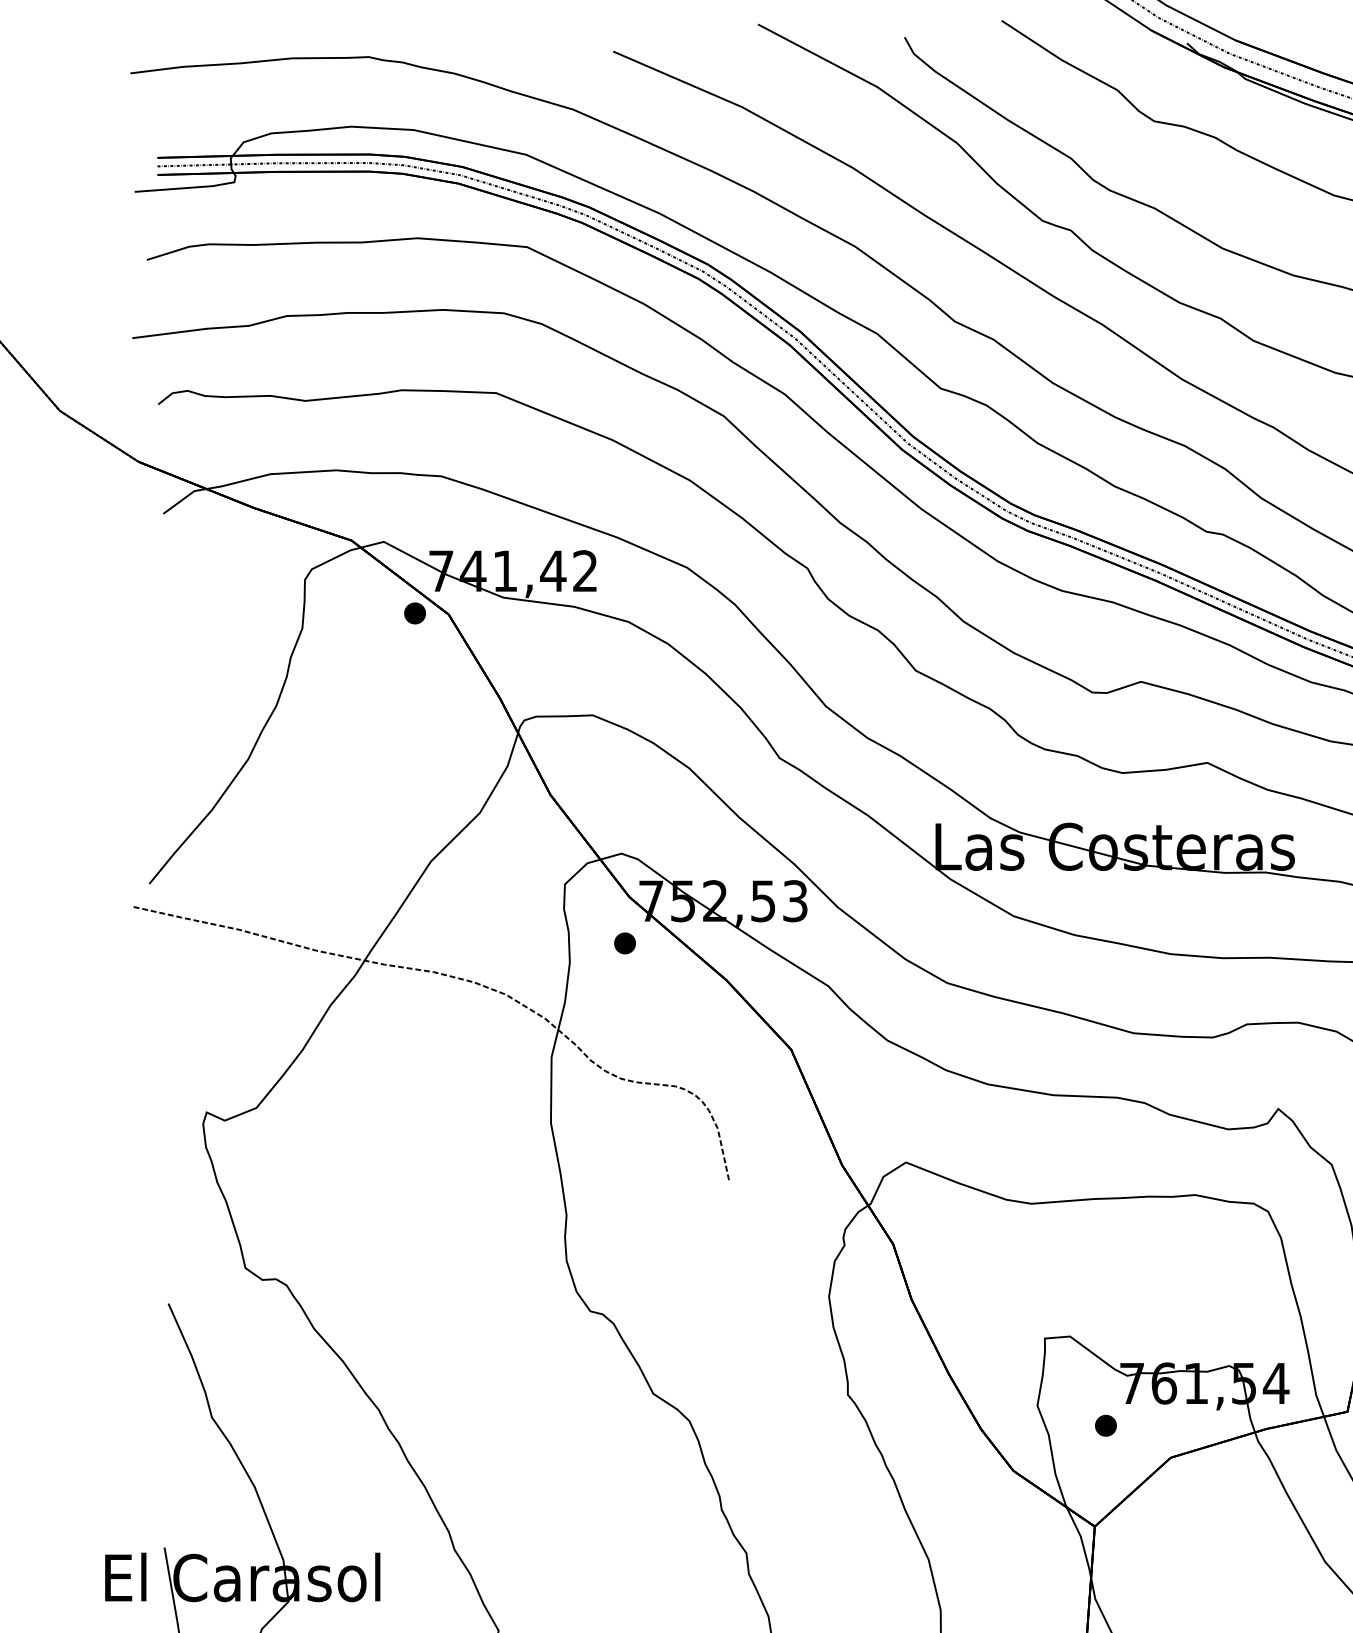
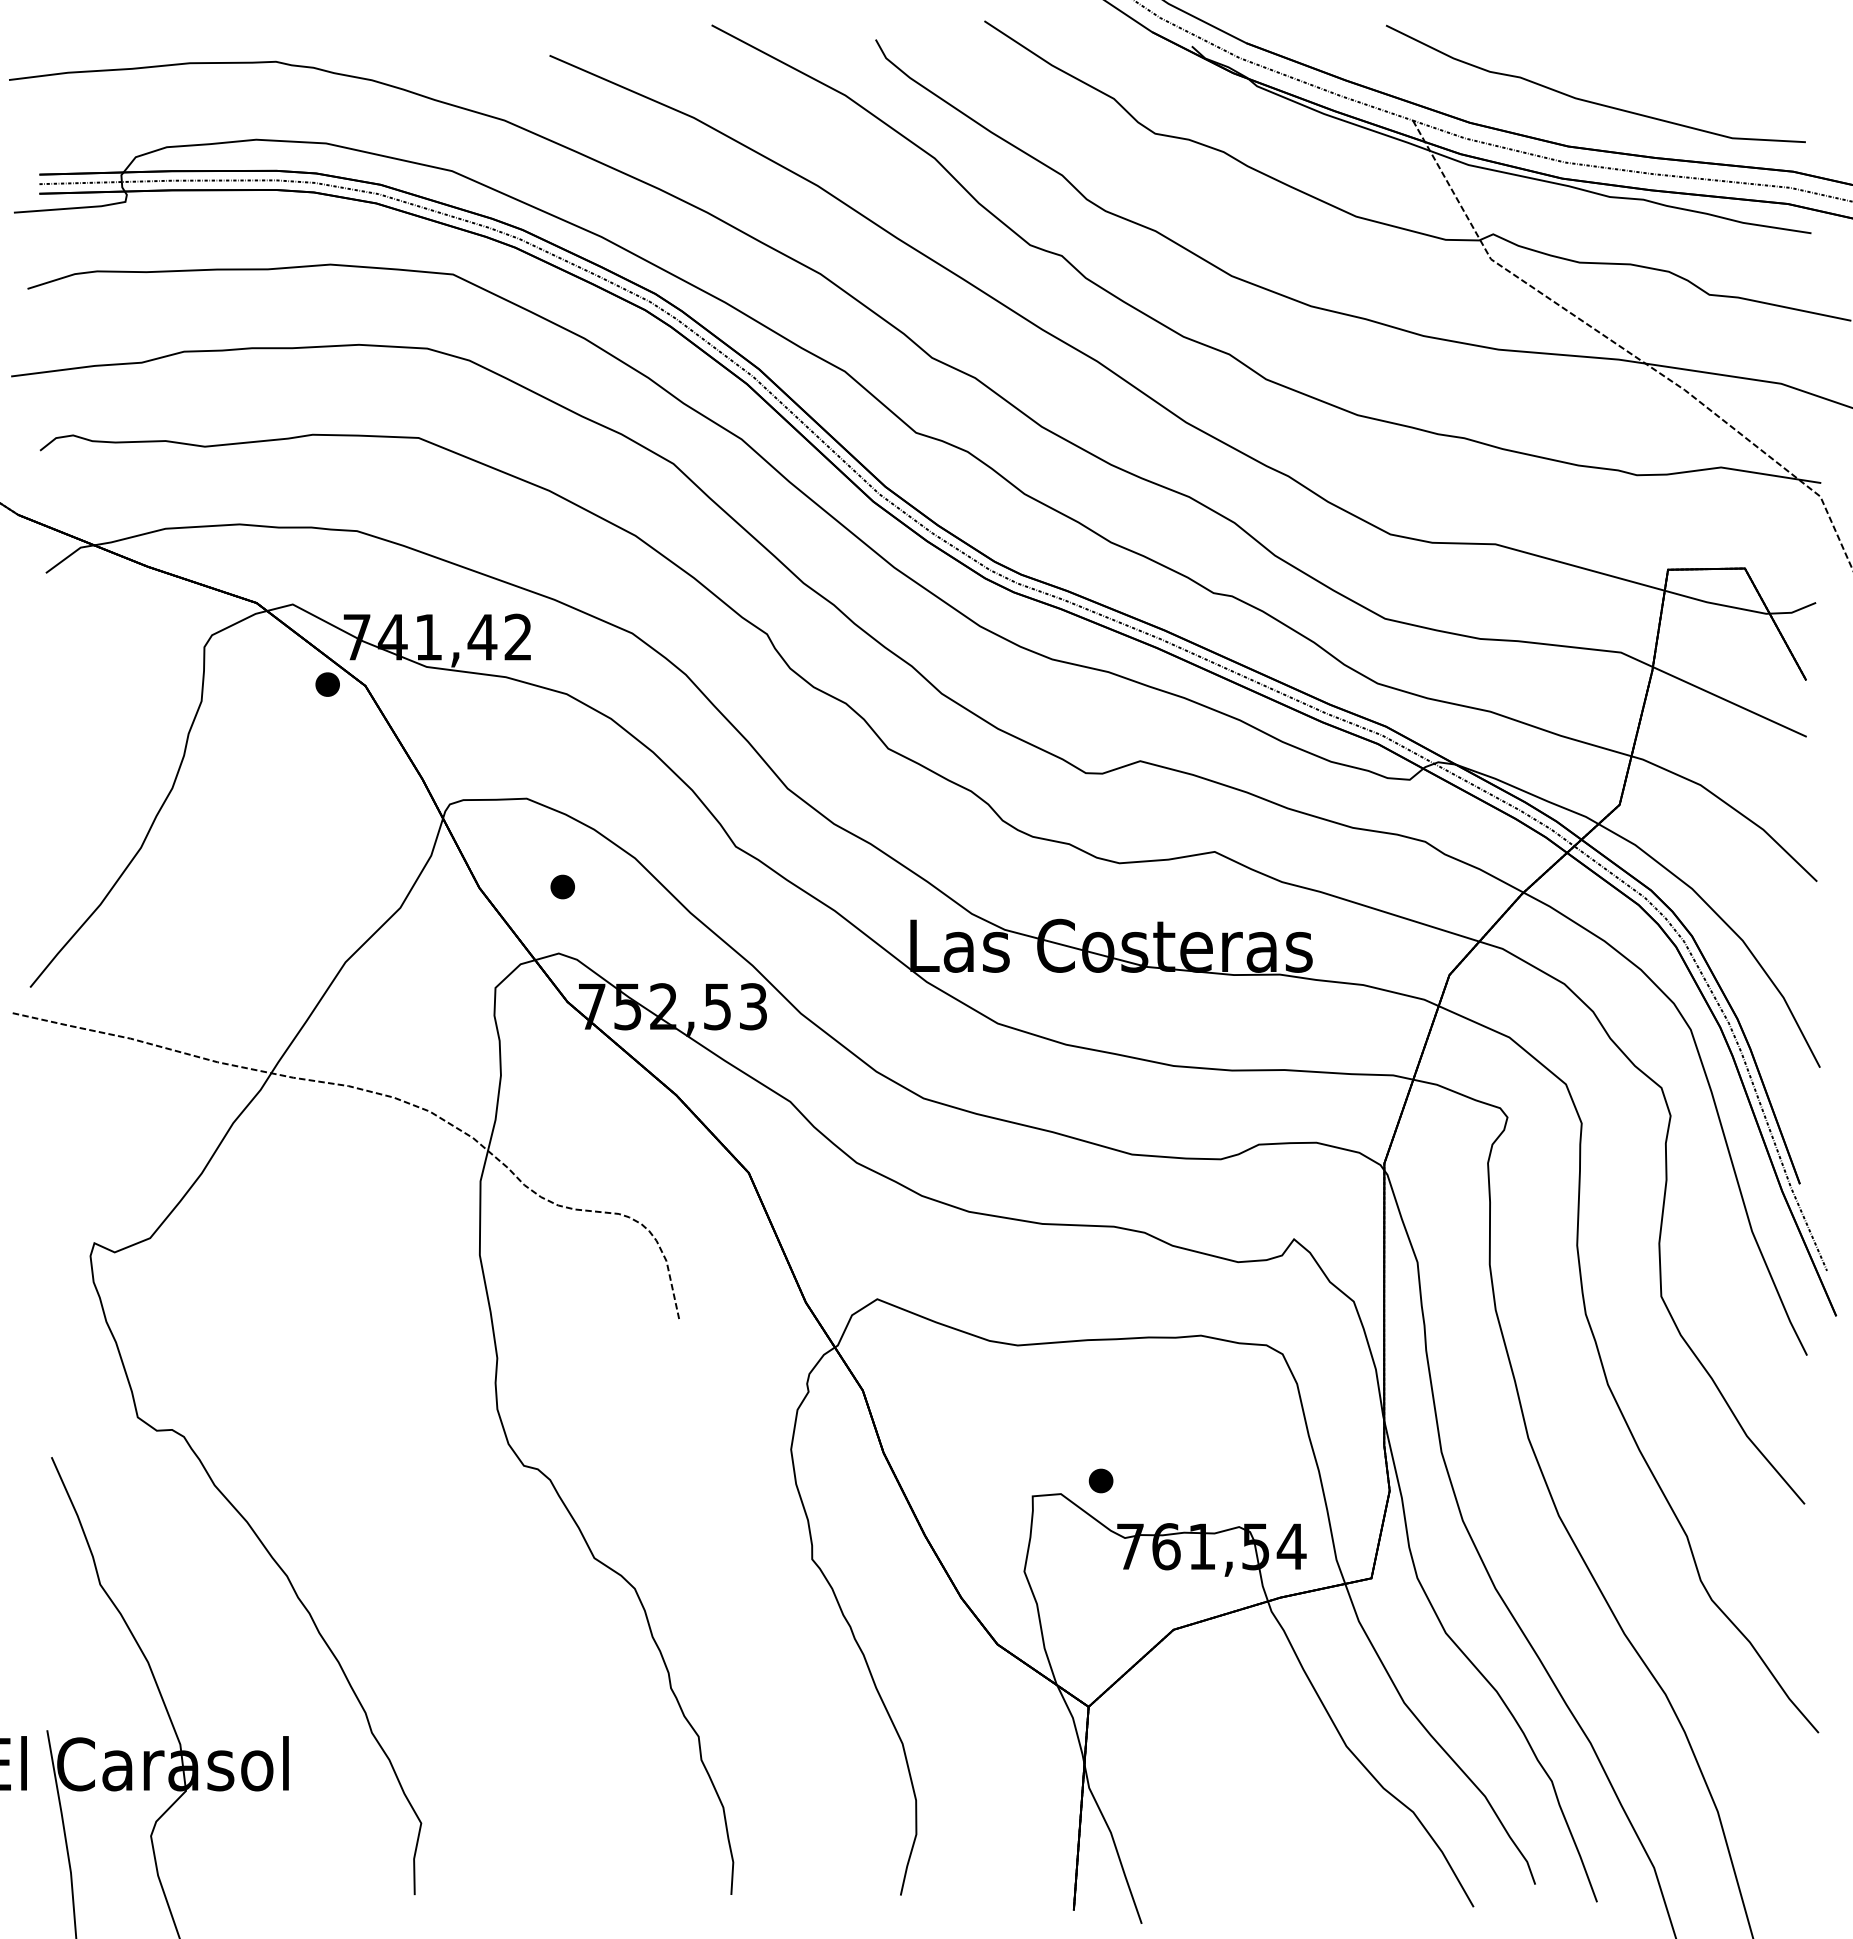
part: (624, 942) -> (562, 886), moved
part: (1105, 1425) -> (1100, 1480), moved

